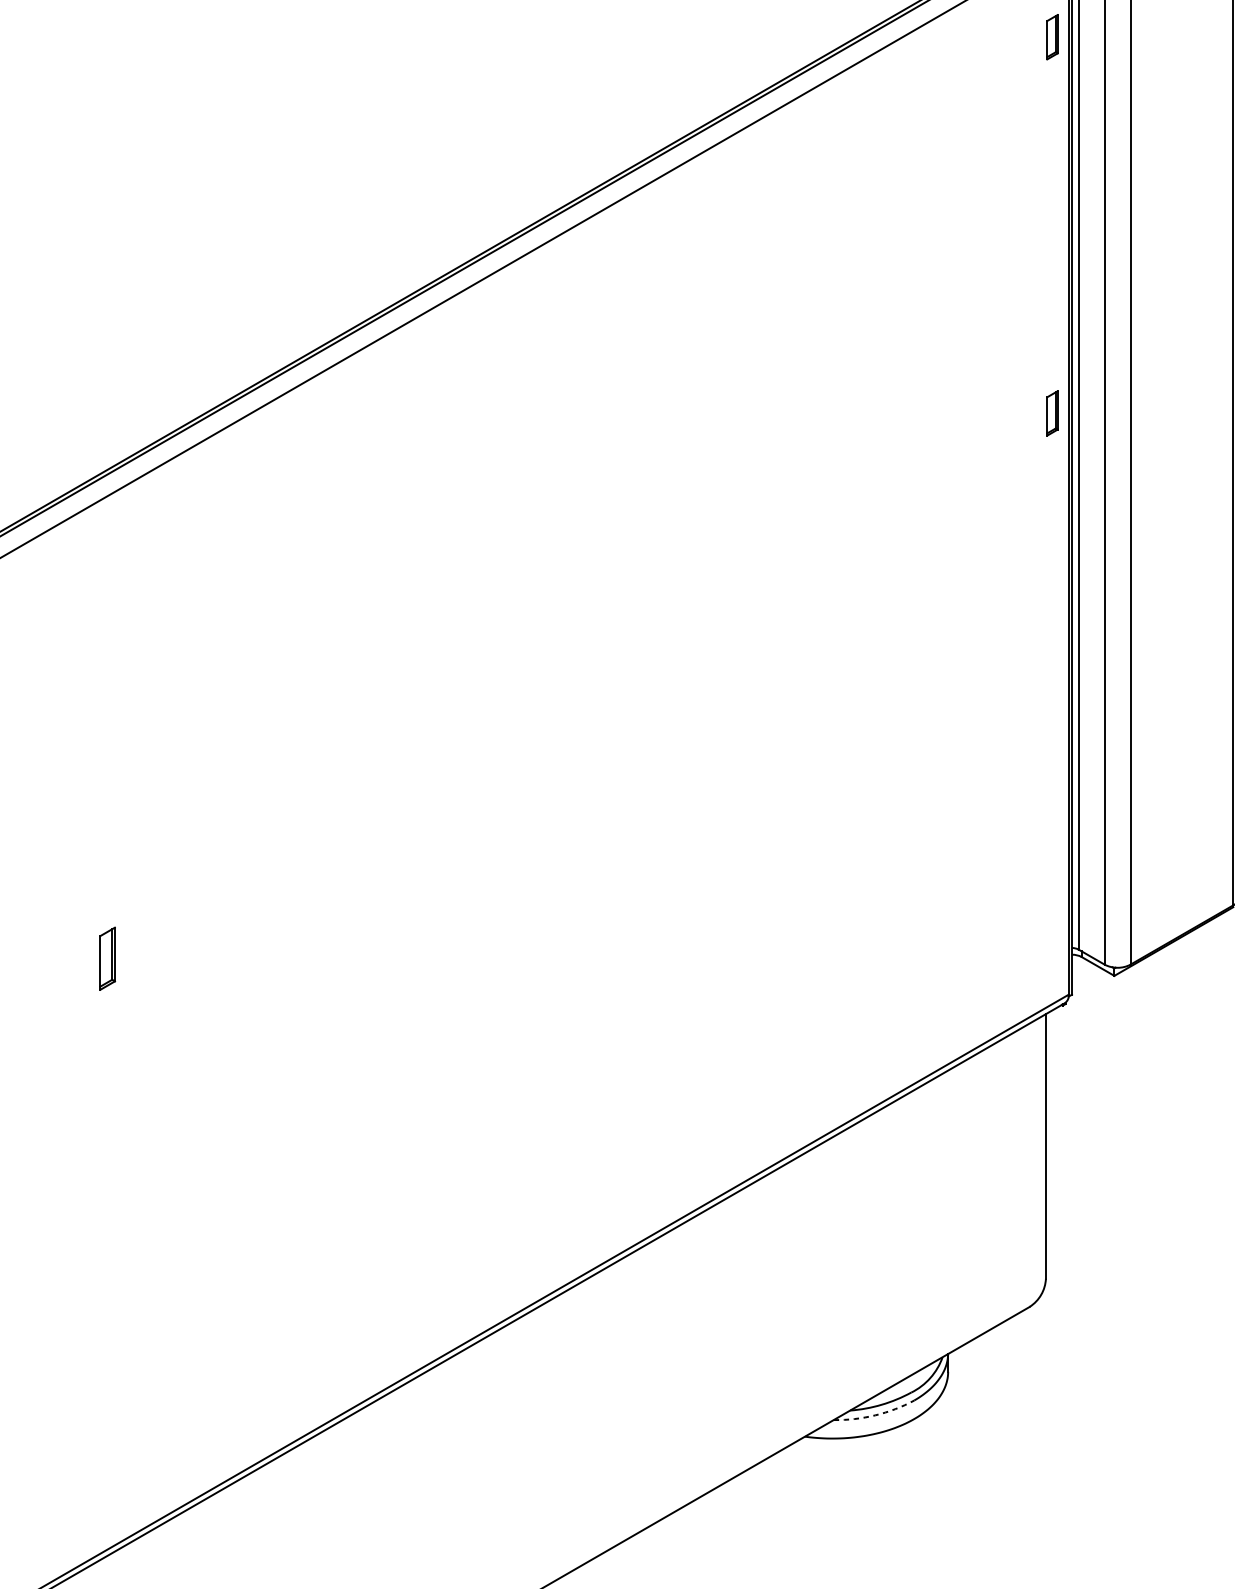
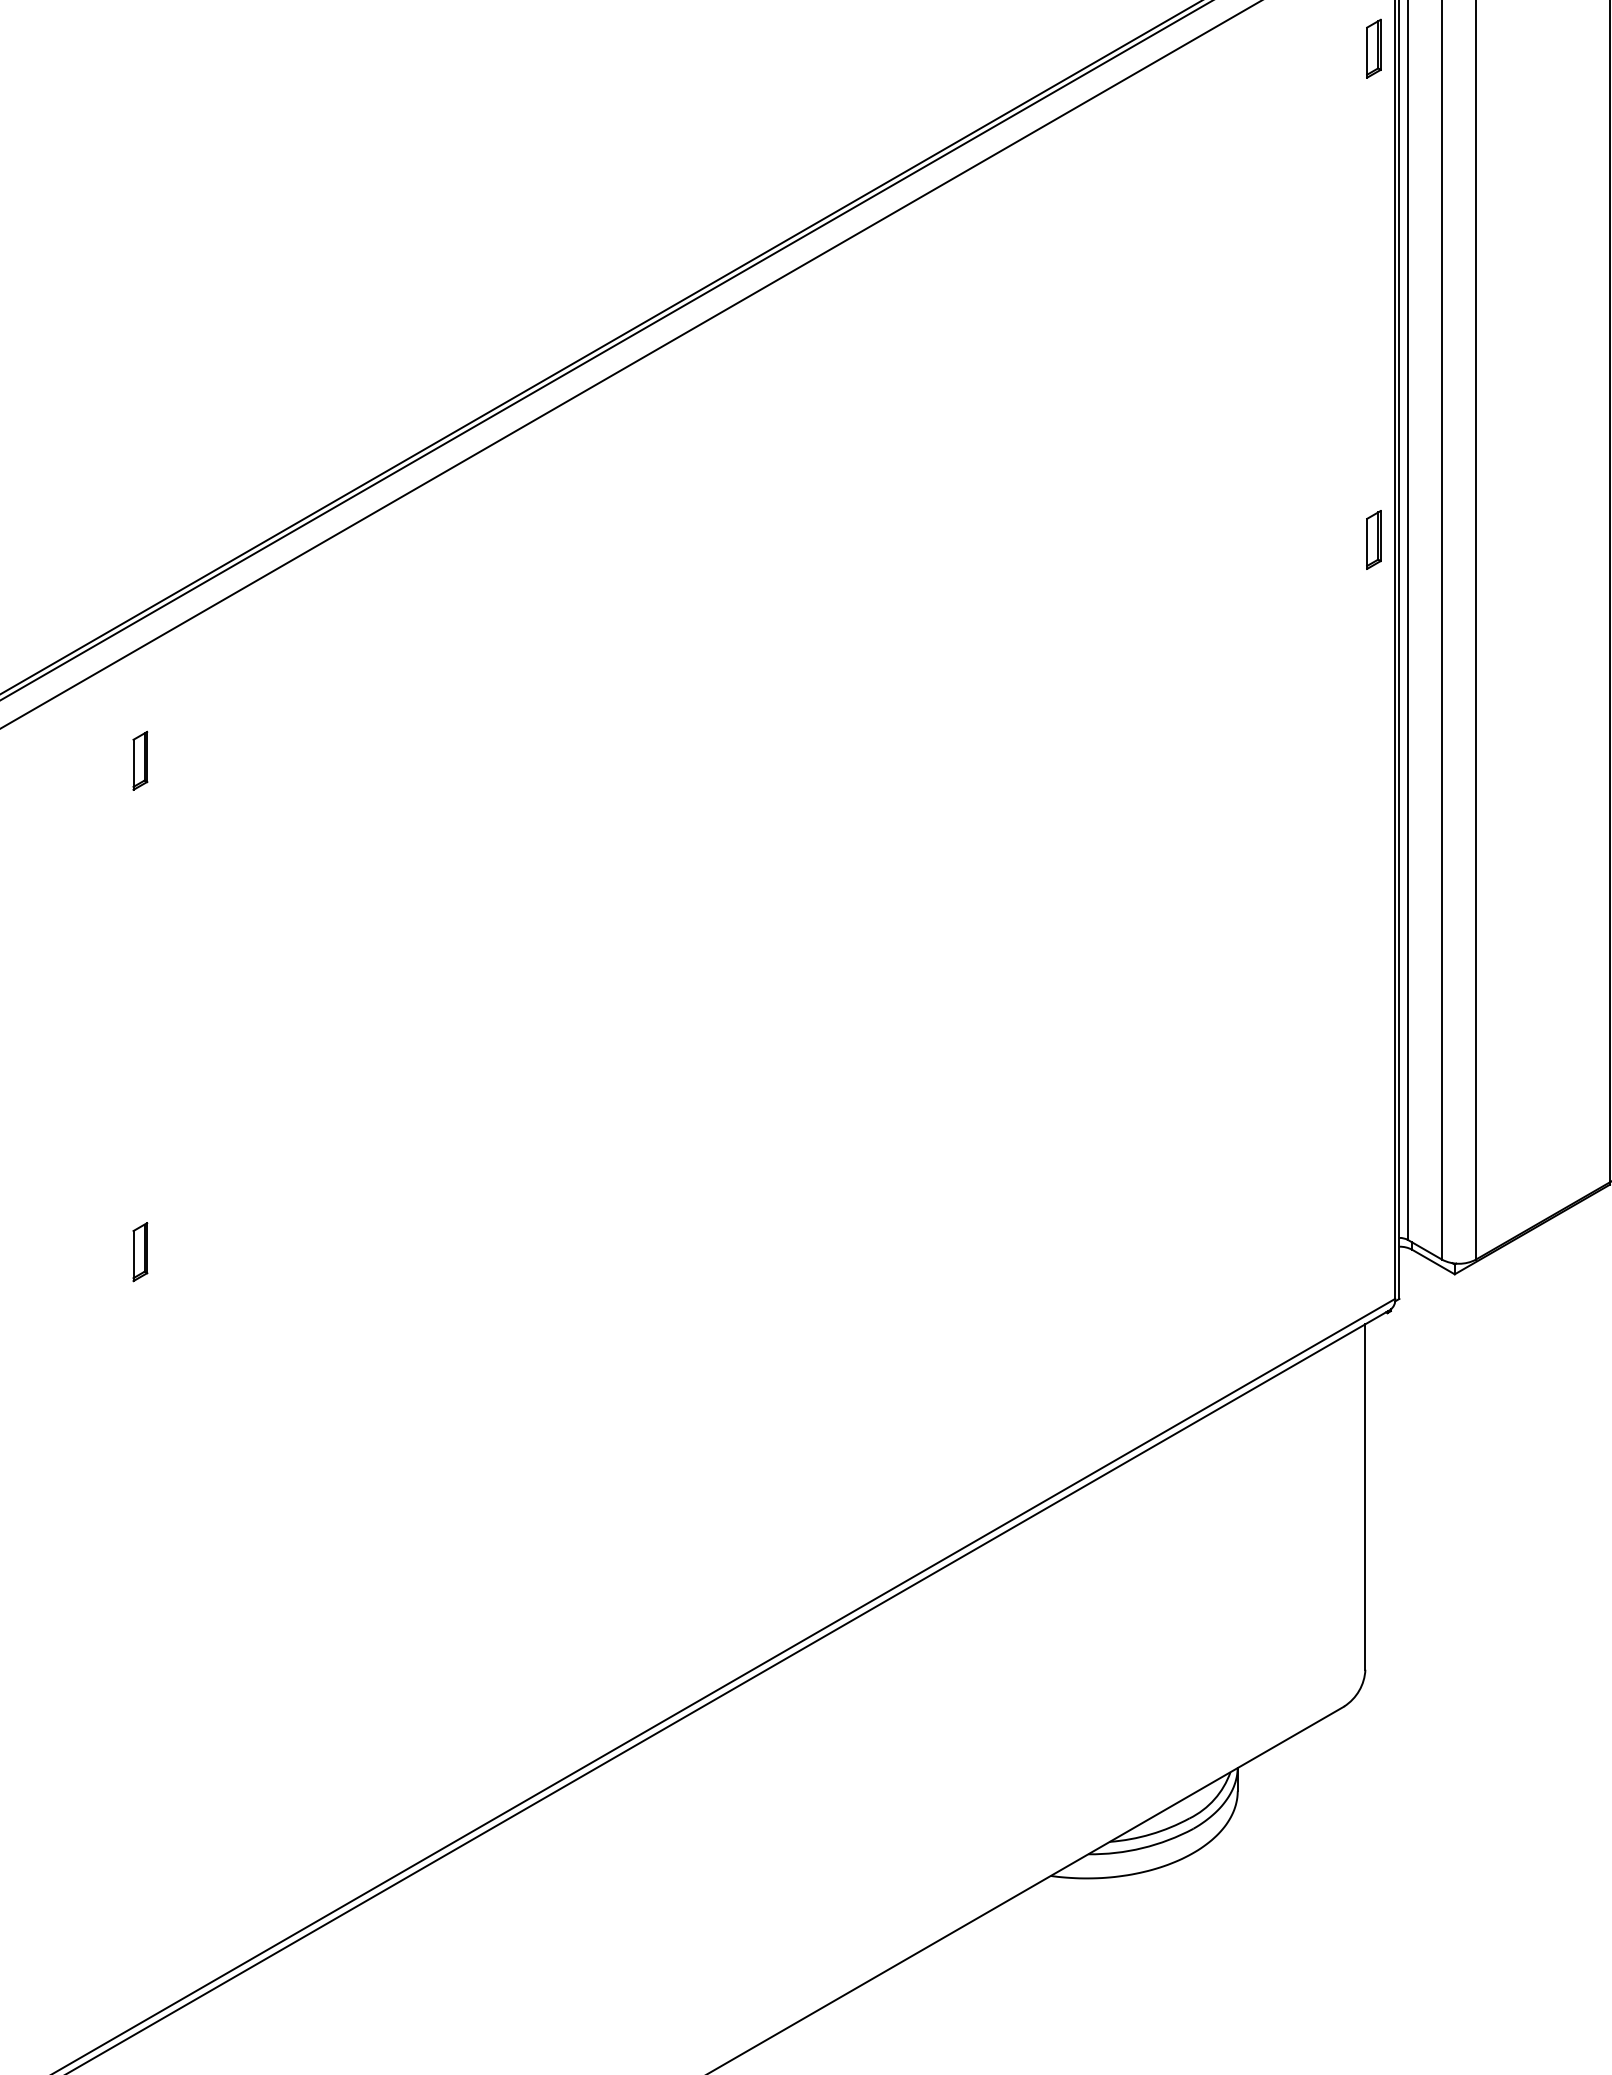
part: (107, 582) -> (140, 760), added
part: (107, 959) -> (140, 1252), size x0.71
arc: (875, 1415) -> (1142, 1848), dashed -> solid

